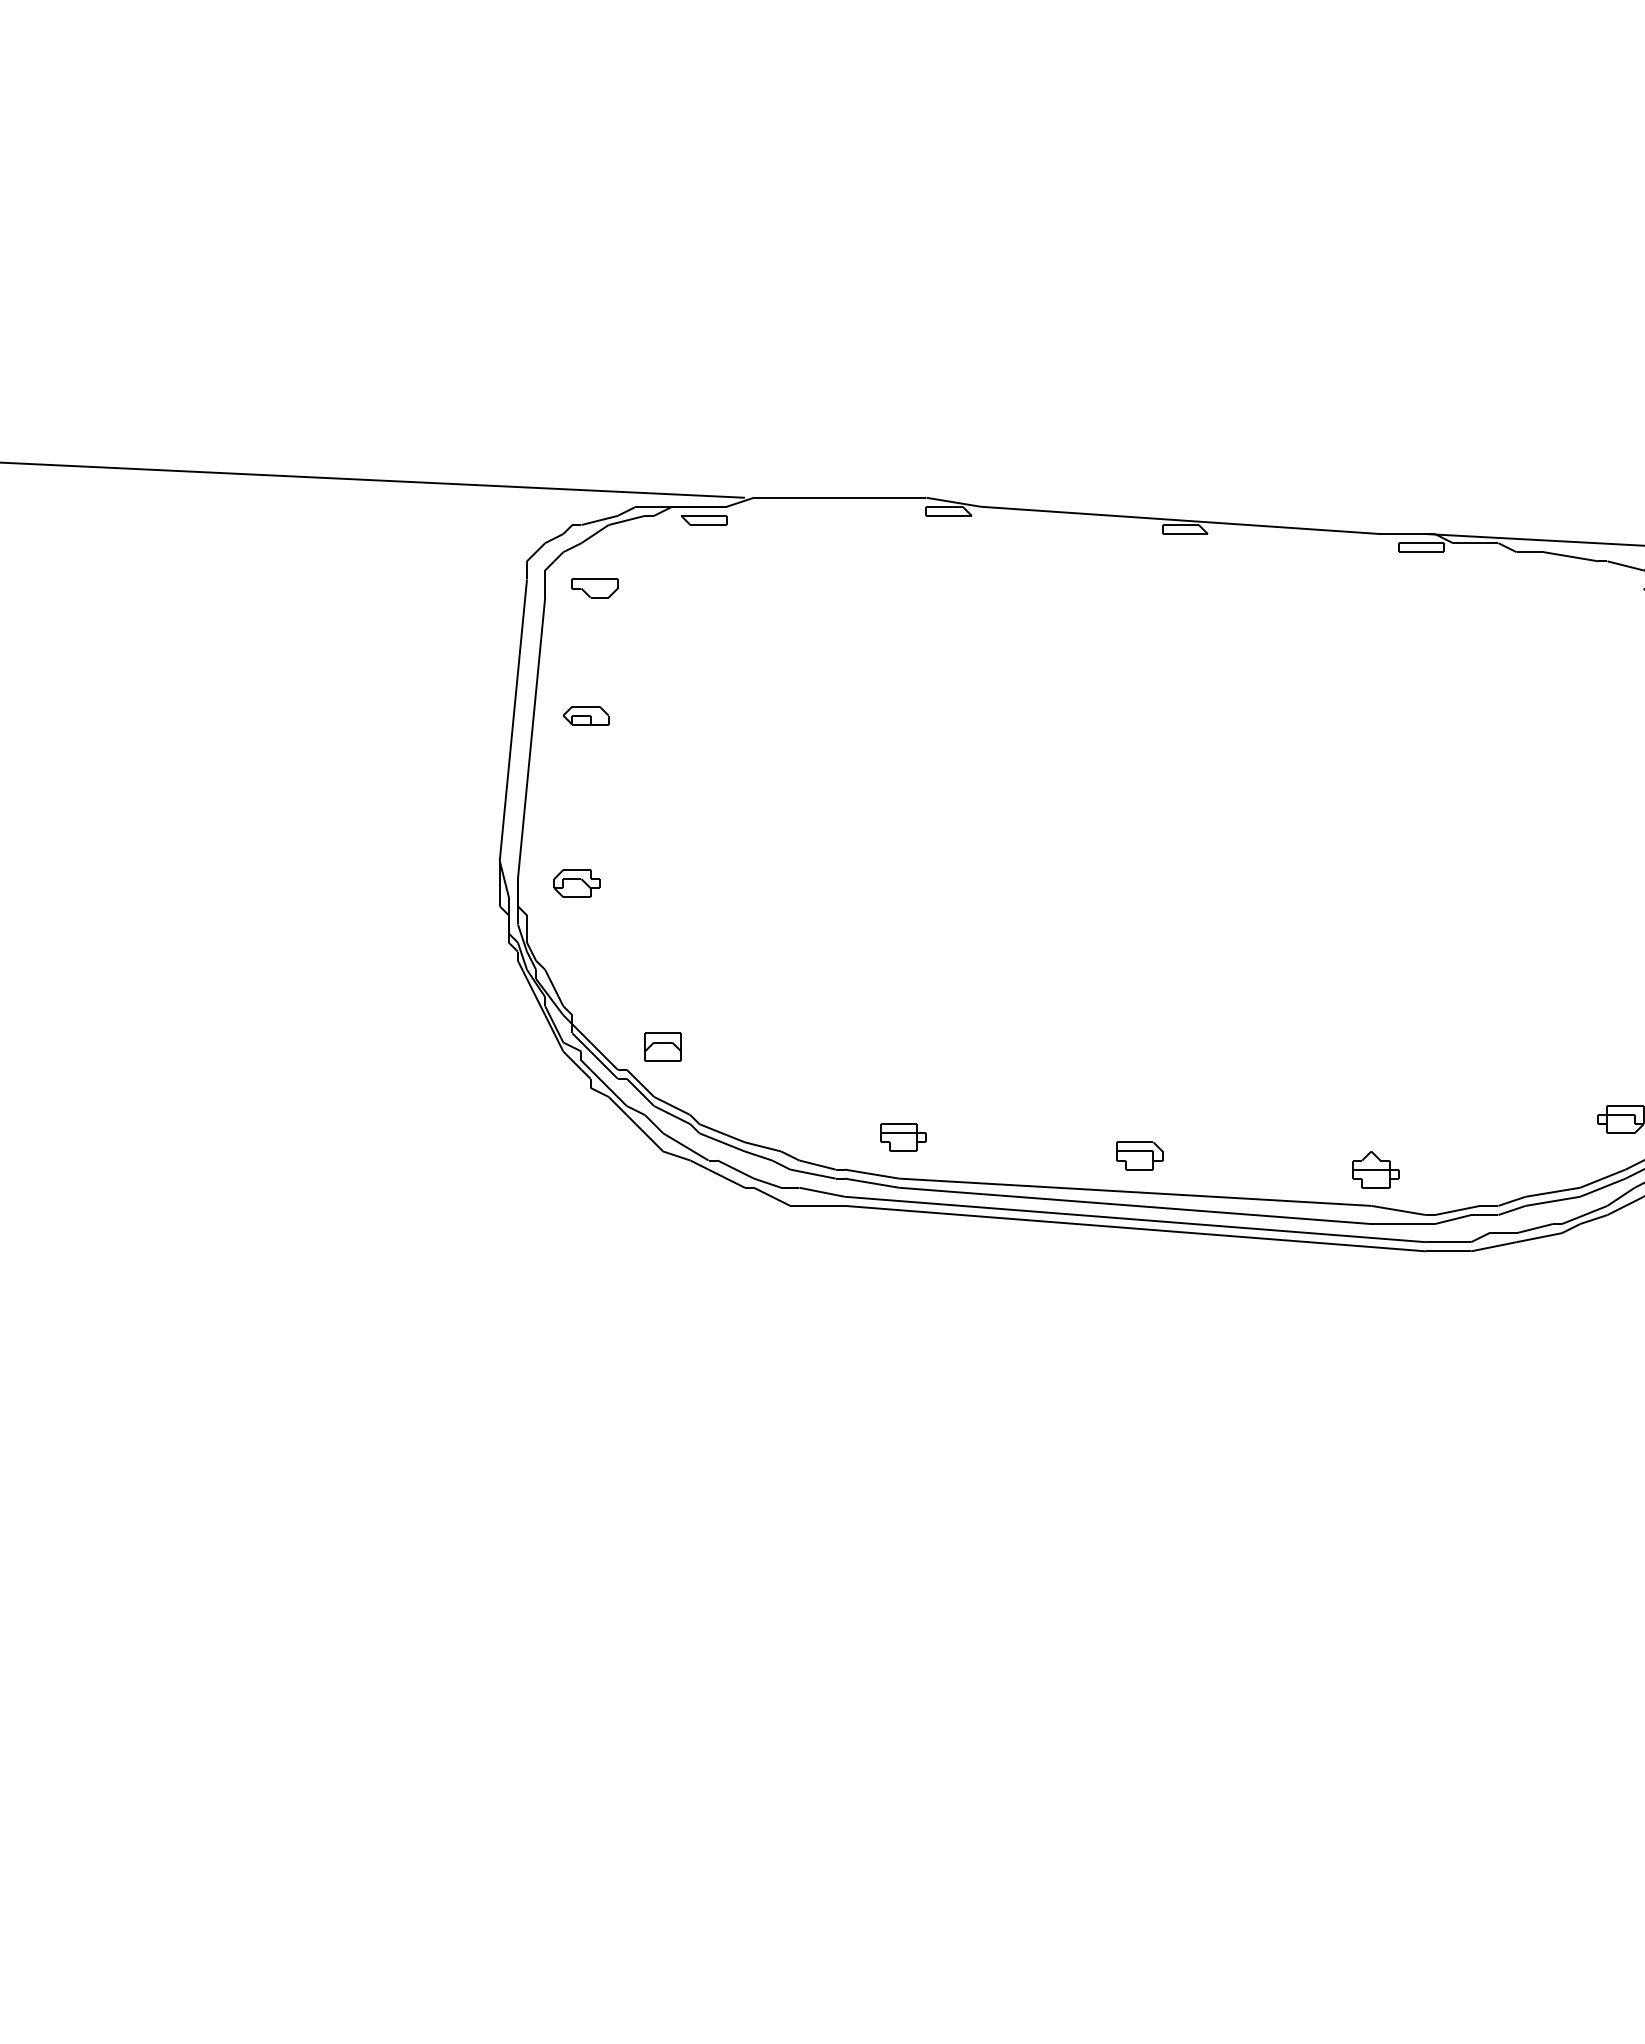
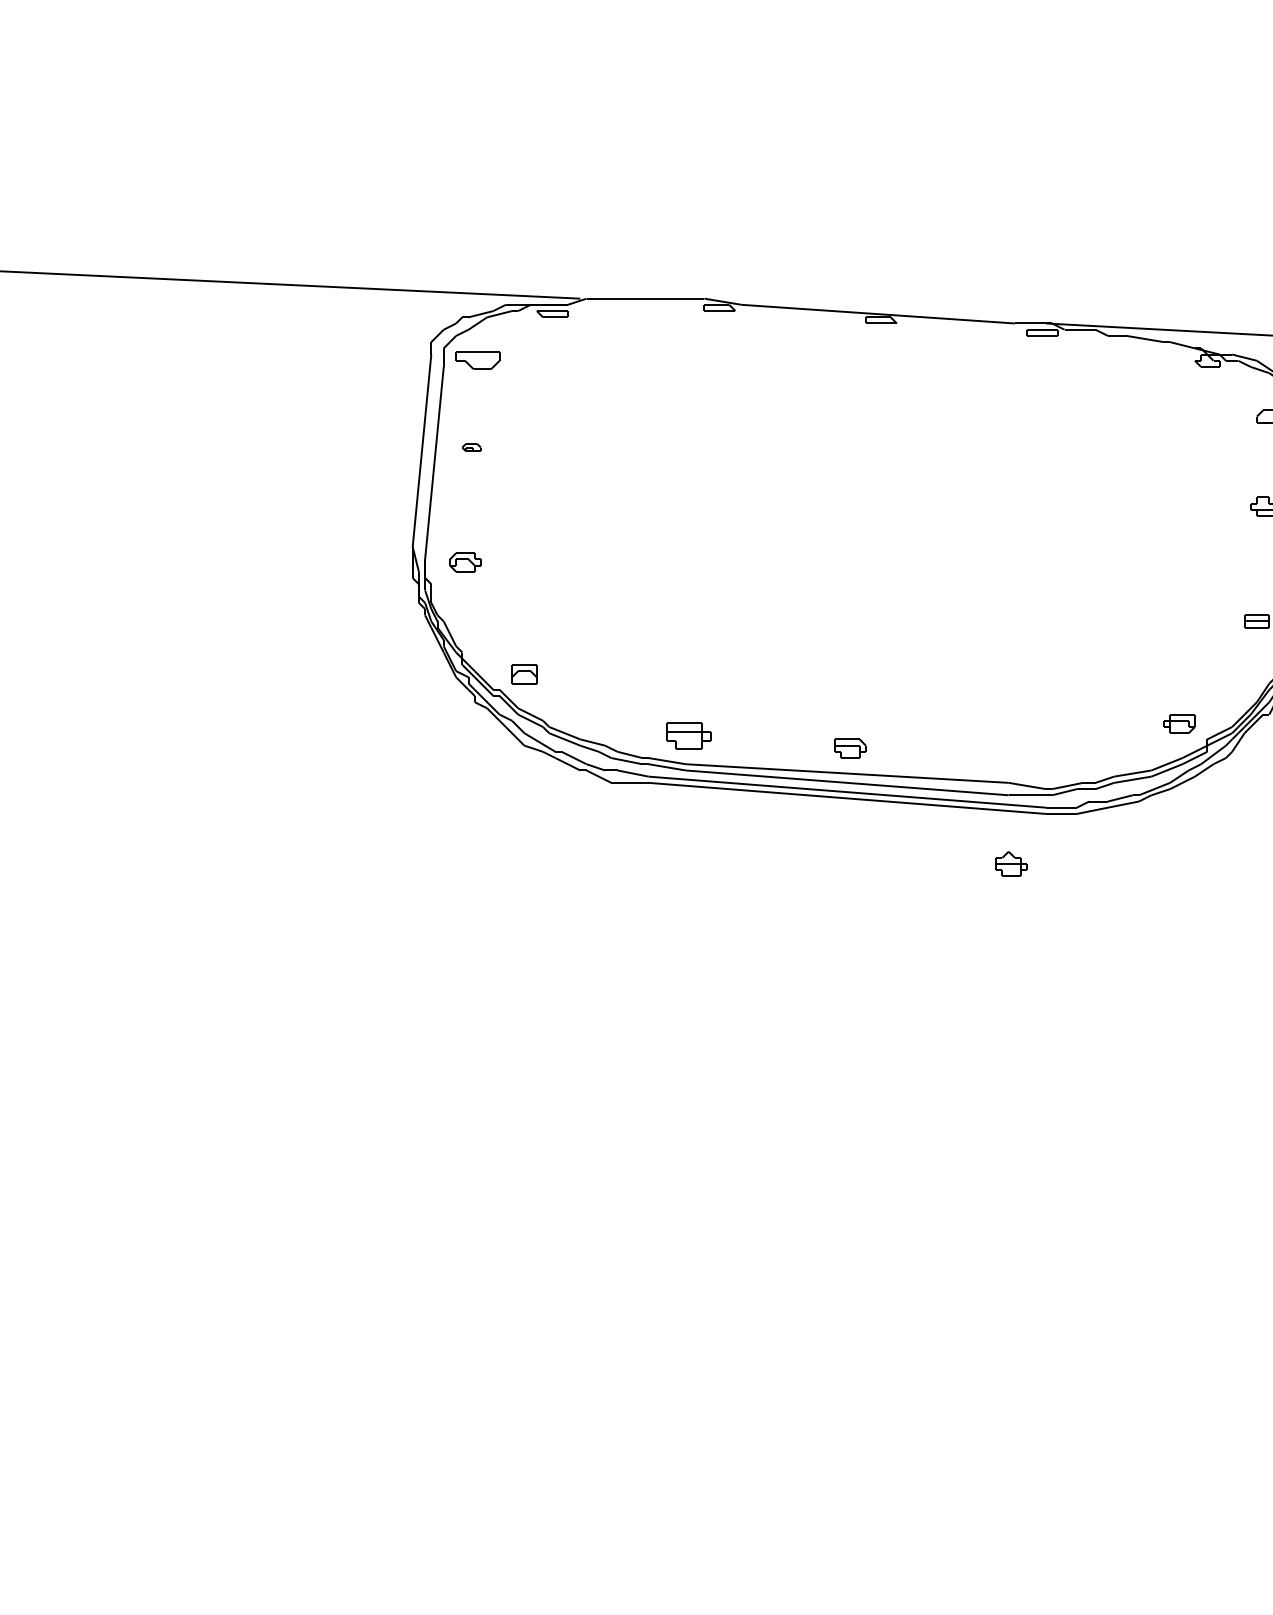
part: (594, 588) -> (477, 360), size x1.4
part: (585, 715) -> (471, 447), size x0.6
part: (903, 1138) -> (688, 736), size x1.4
part: (1375, 1168) -> (1011, 863), moved

